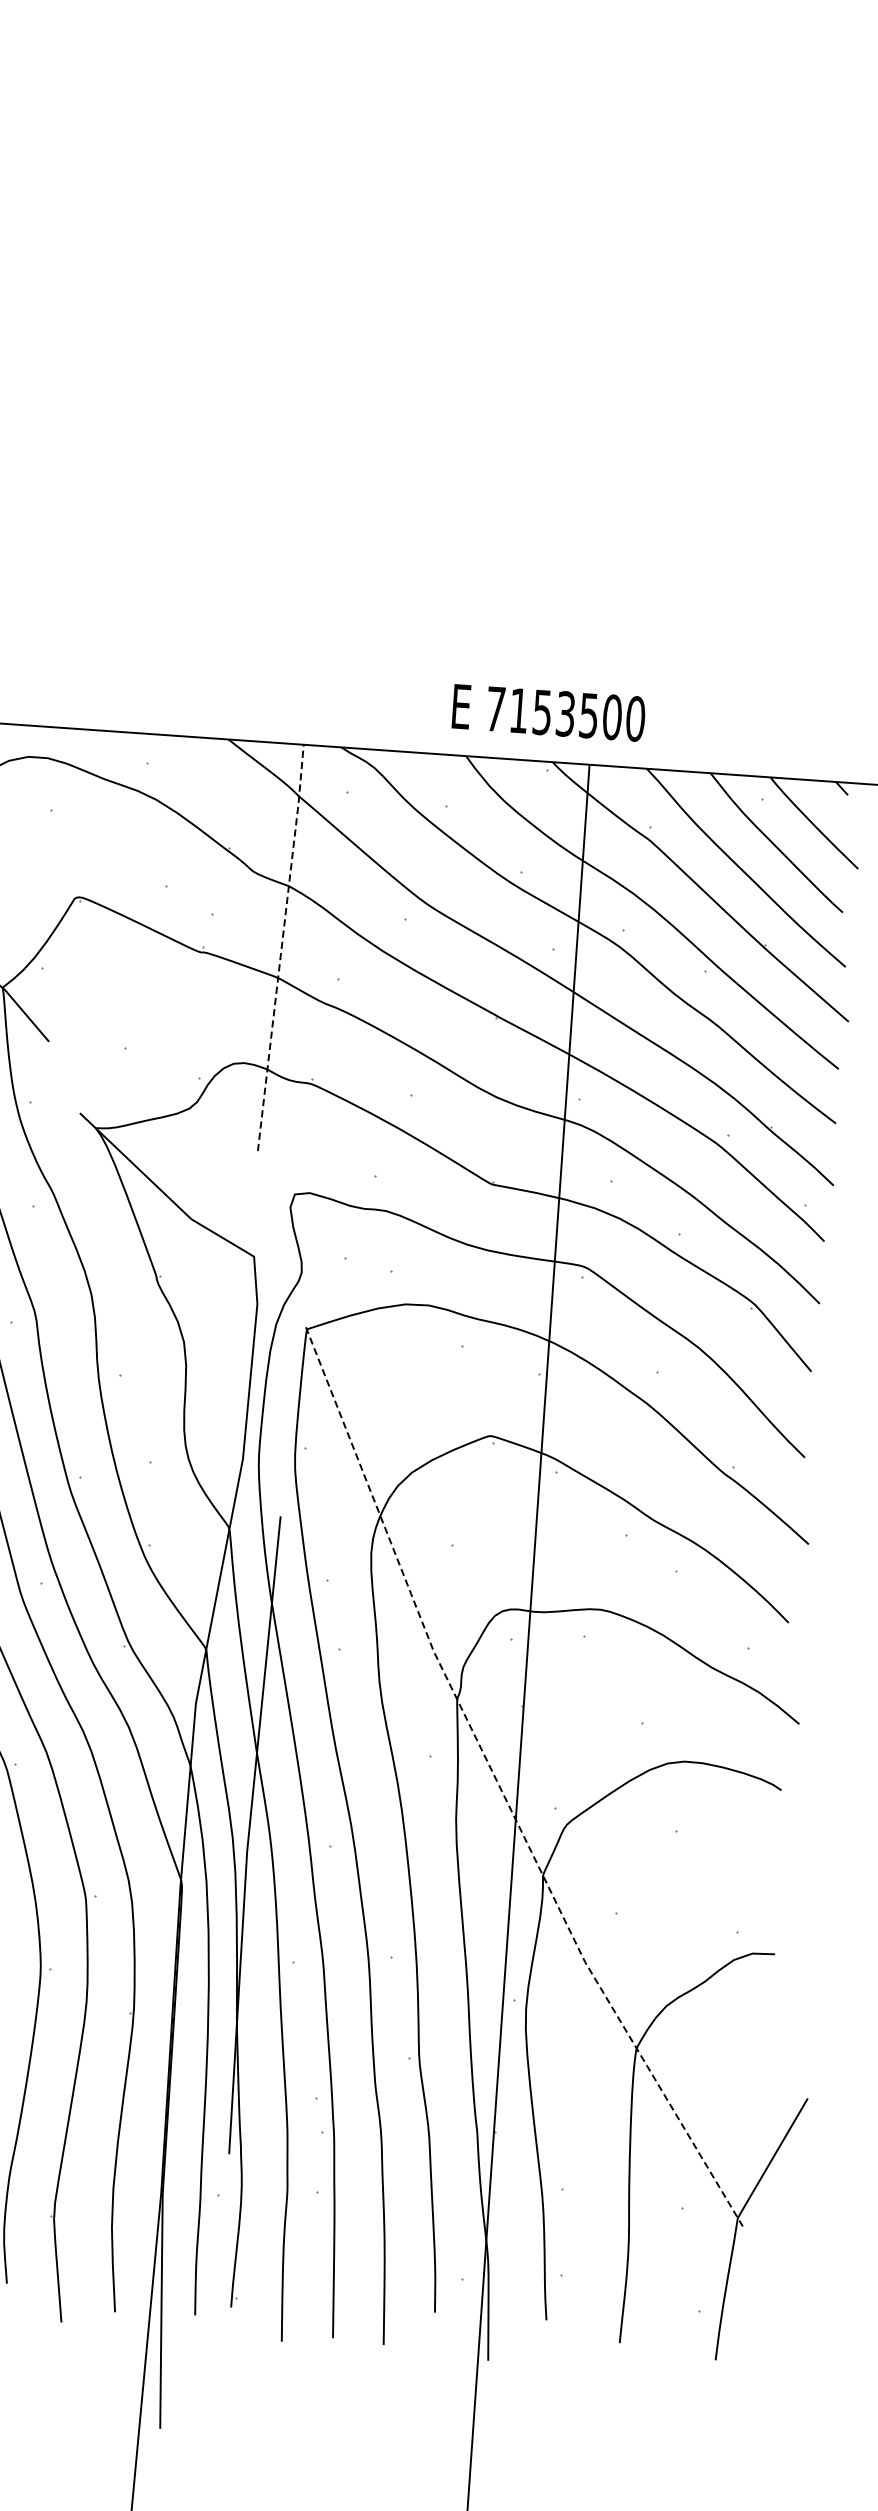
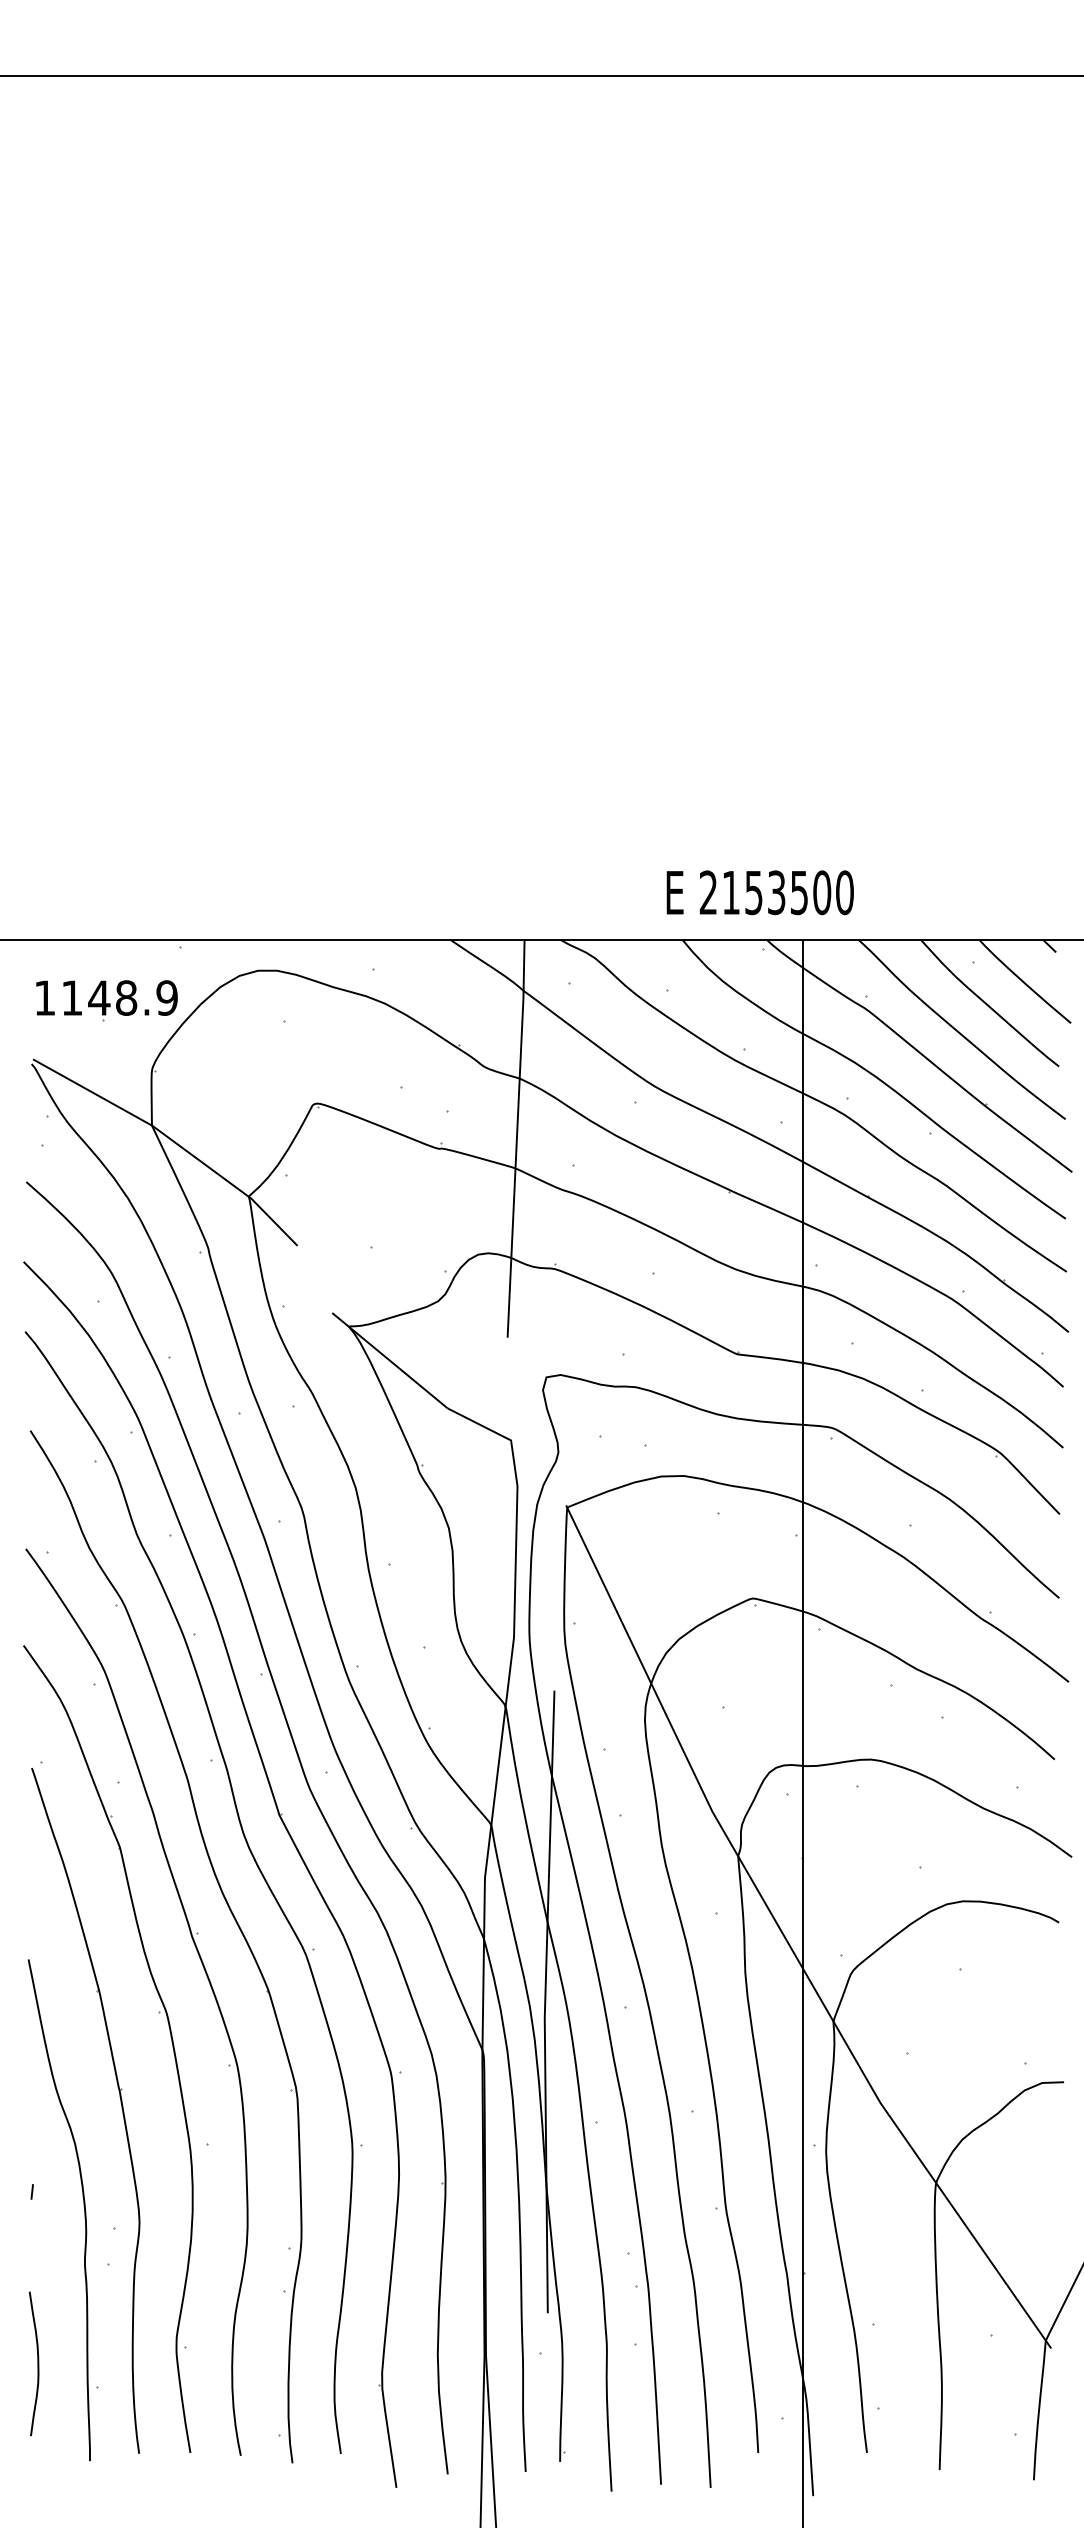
text: (494, 708) -> (707, 892), 7153500 -> 2153500
line: (281, 947) -> (516, 1138), dashed -> solid
line: (500, 1789) -> (786, 1940), dashed -> solid

